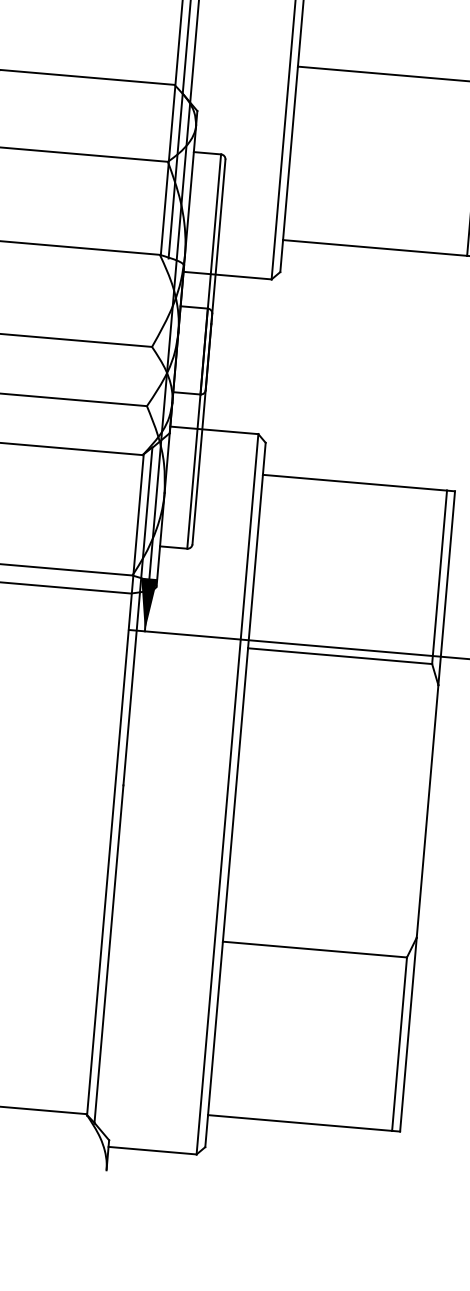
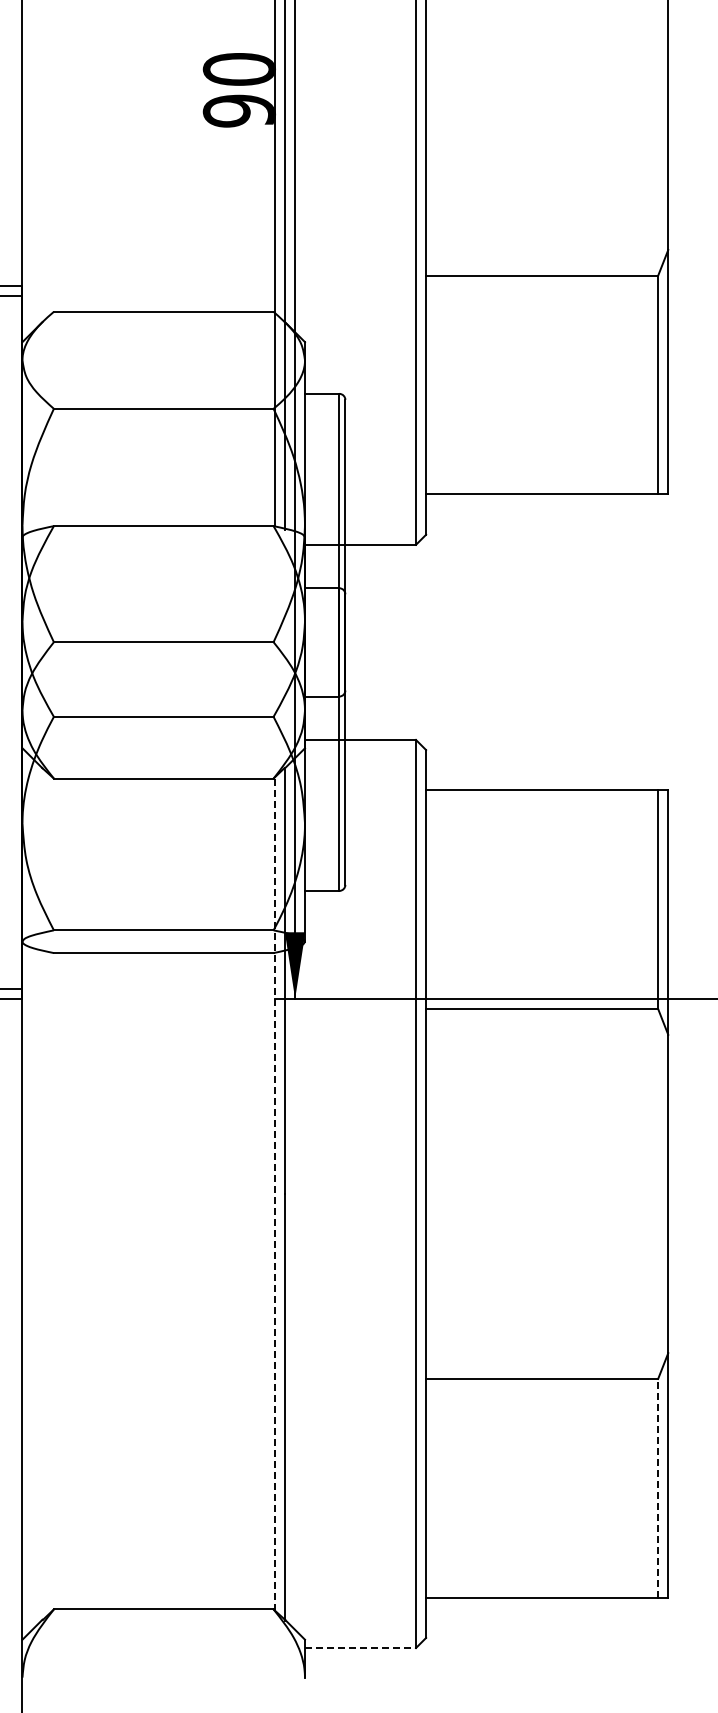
line: (115, 784) -> (274, 1193), solid -> dashed
line: (399, 1043) -> (658, 1487), solid -> dashed
line: (153, 1151) -> (361, 1648), solid -> dashed

